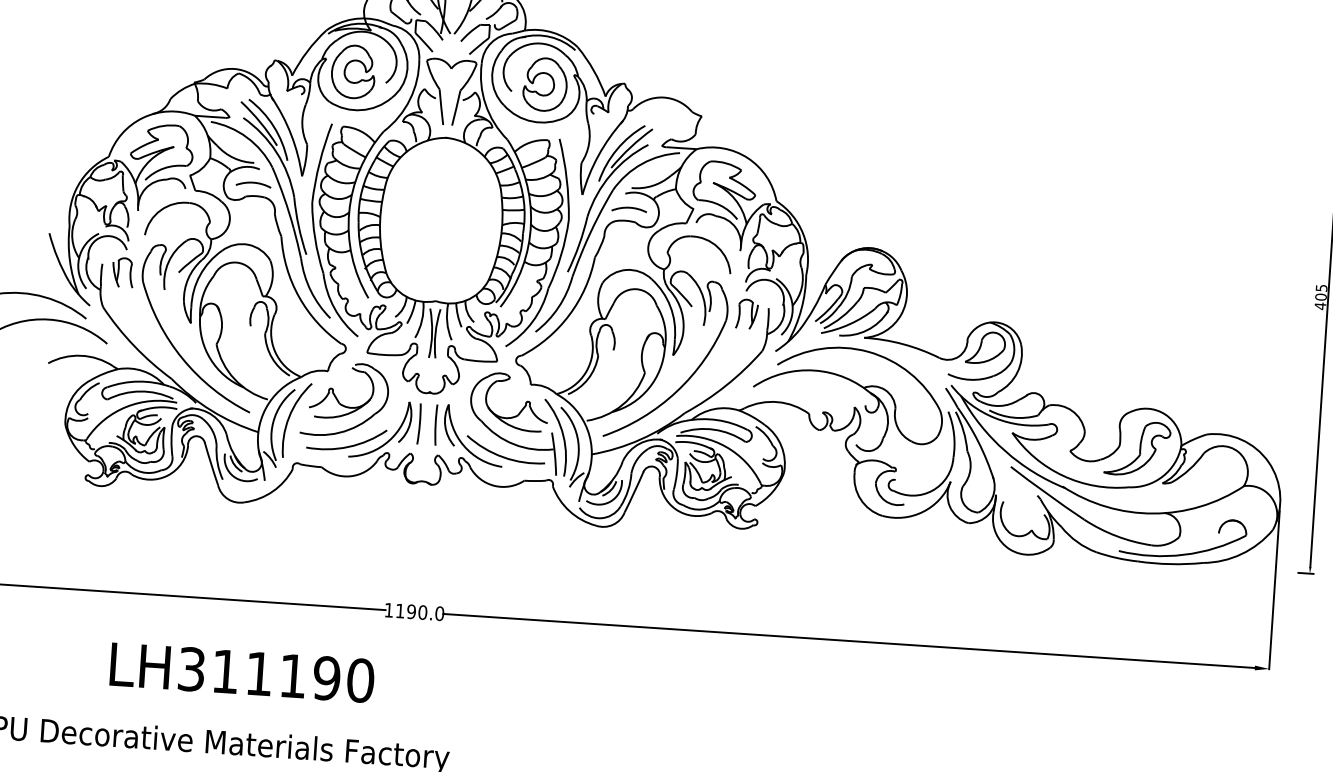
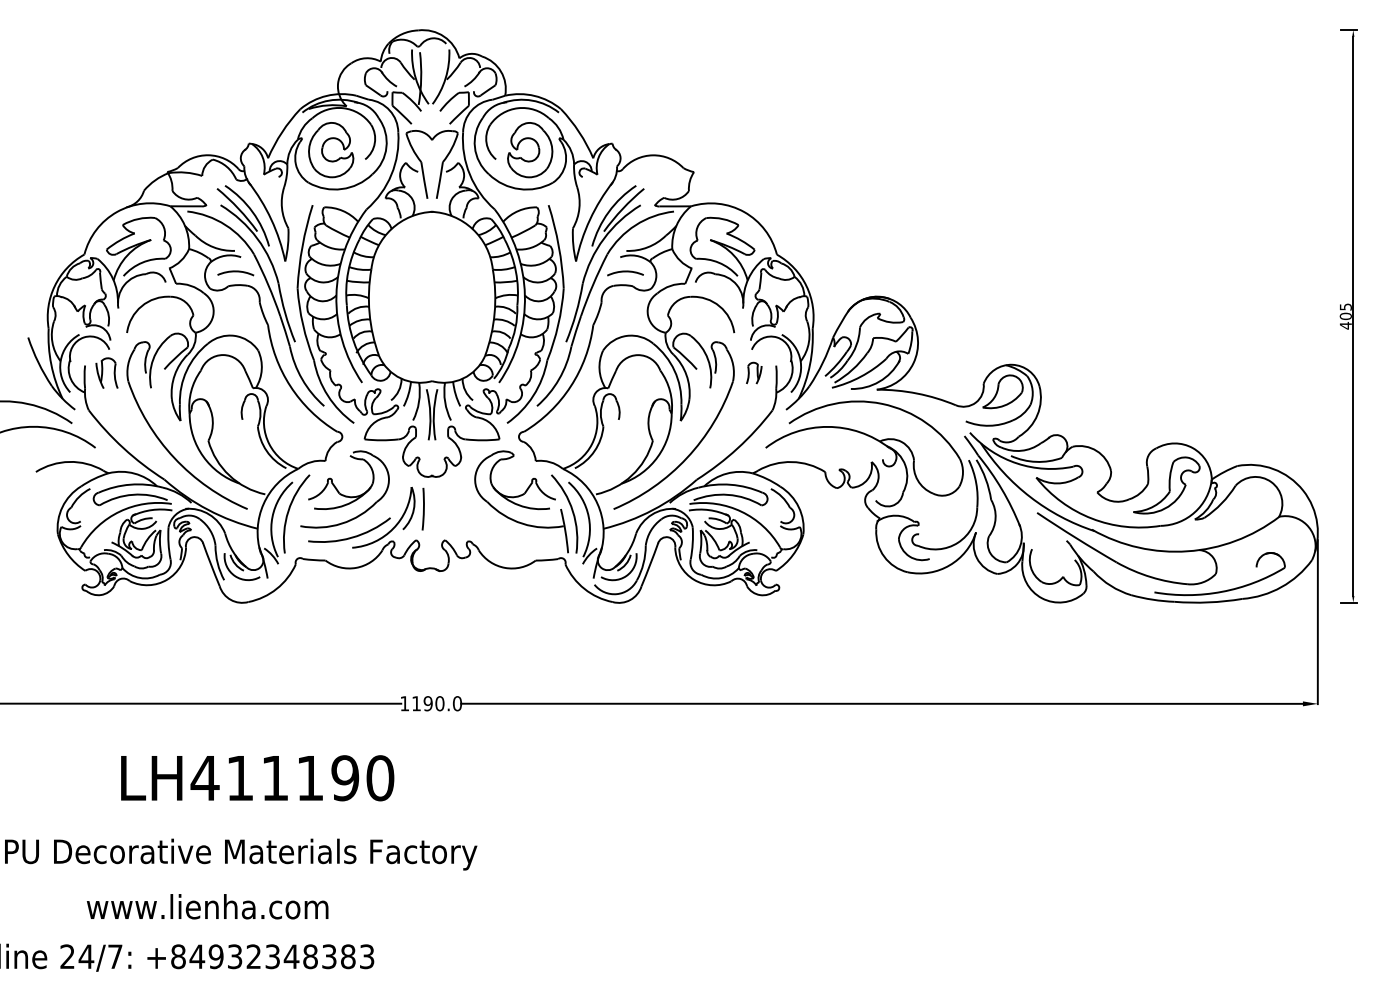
part: (746, 313) -> (753, 372), size x0.7
part: (484, 447) -> (492, 528), removed
text: (191, 669) -> (204, 778), LH311190 -> LH411190

